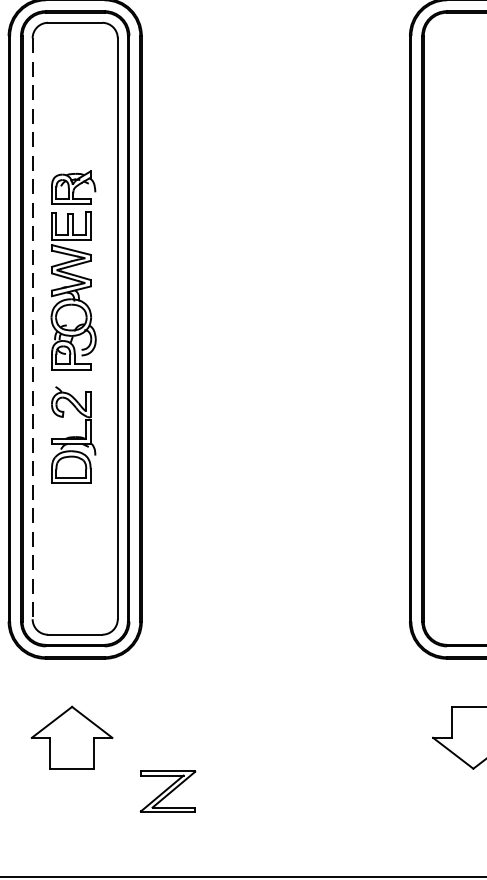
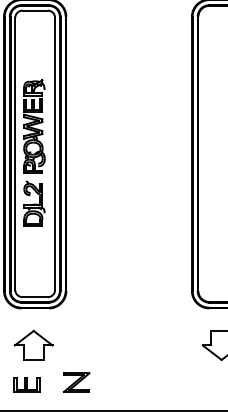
line: (33, 330) -> (15, 154), dashed -> solid
part: (167, 791) -> (76, 382), moved
part: (56, 821) -> (26, 384), added

